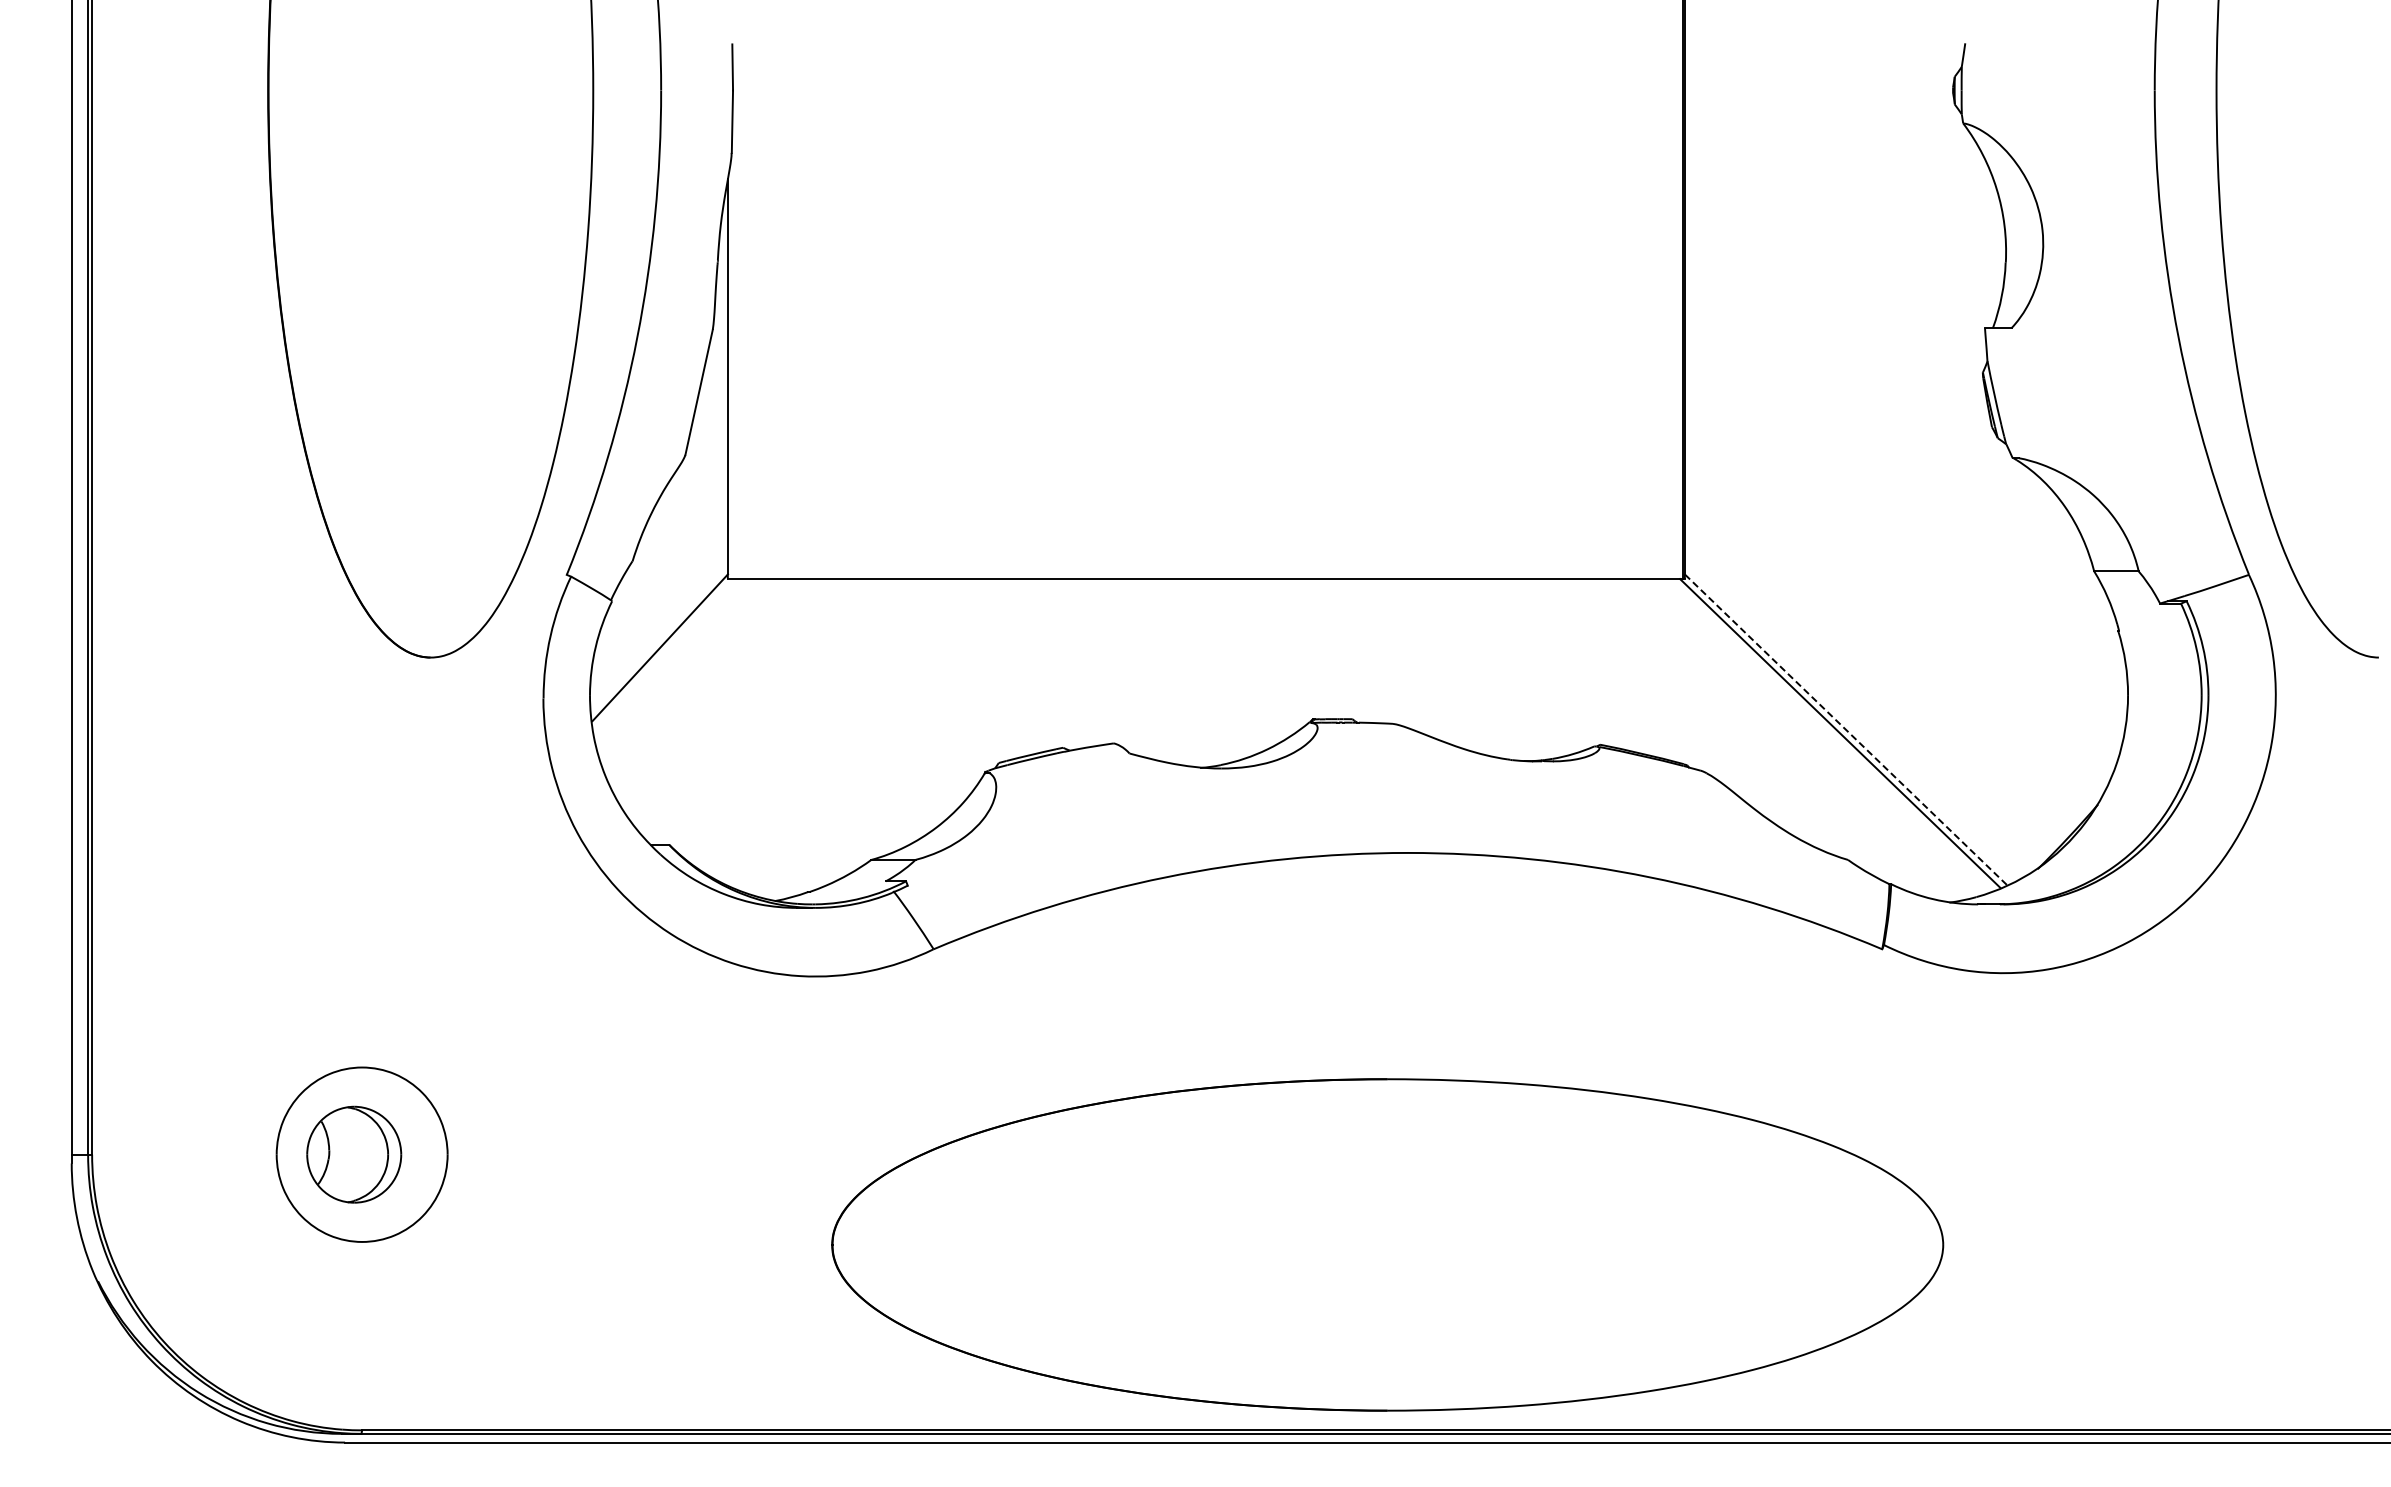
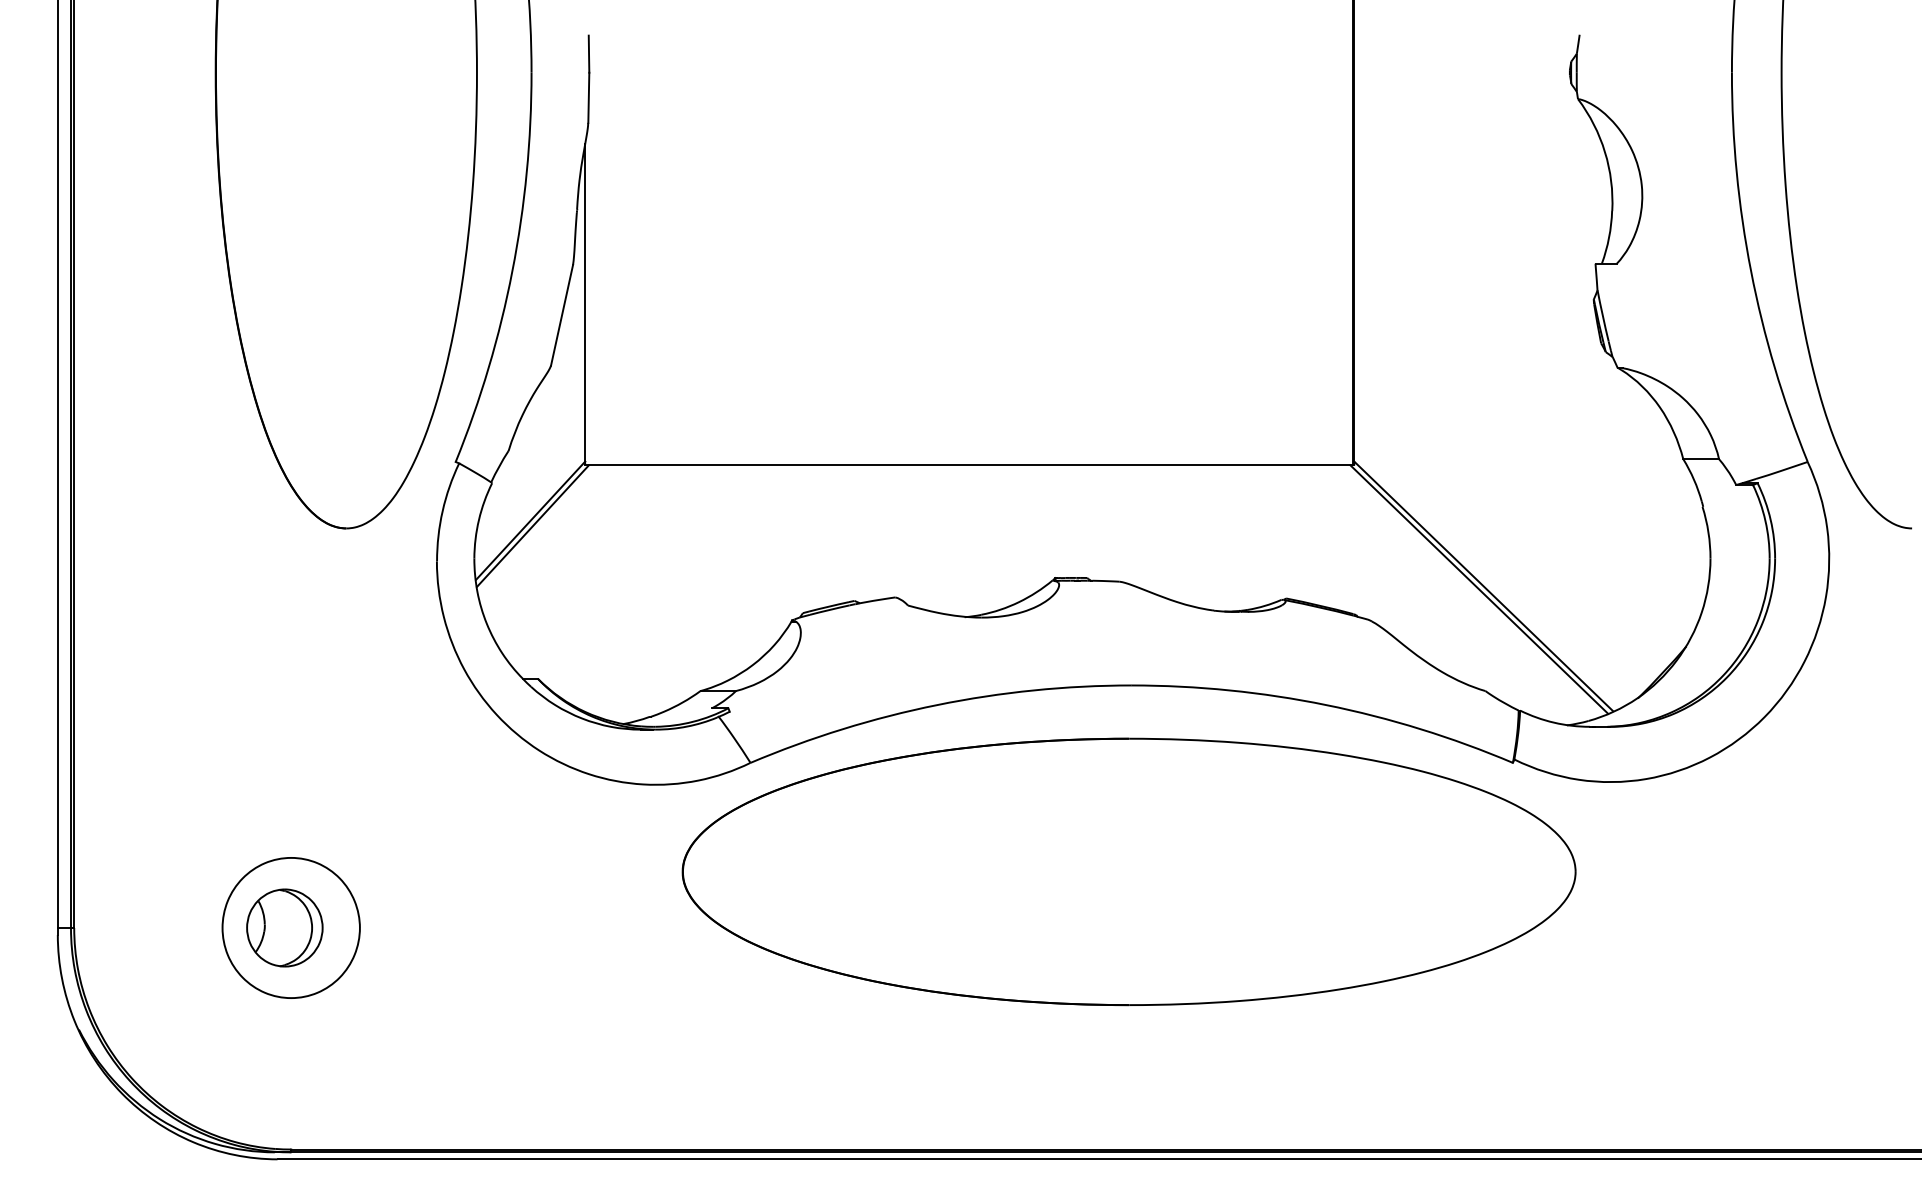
line: (662, 654) -> (532, 525), added
line: (1845, 729) -> (1483, 586), dashed -> solid
part: (1387, 1244) -> (1128, 871), moved

